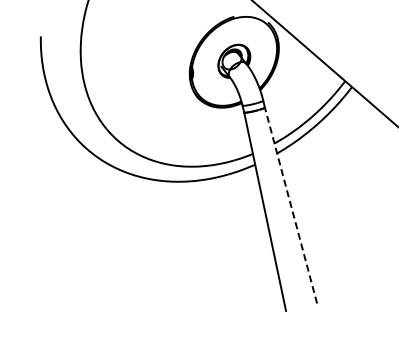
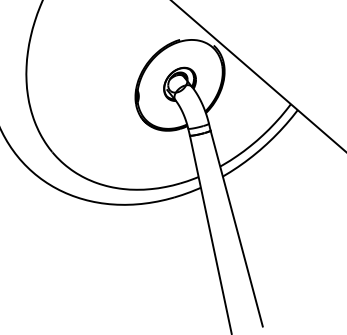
line: (290, 205) -> (236, 228), dashed -> solid

